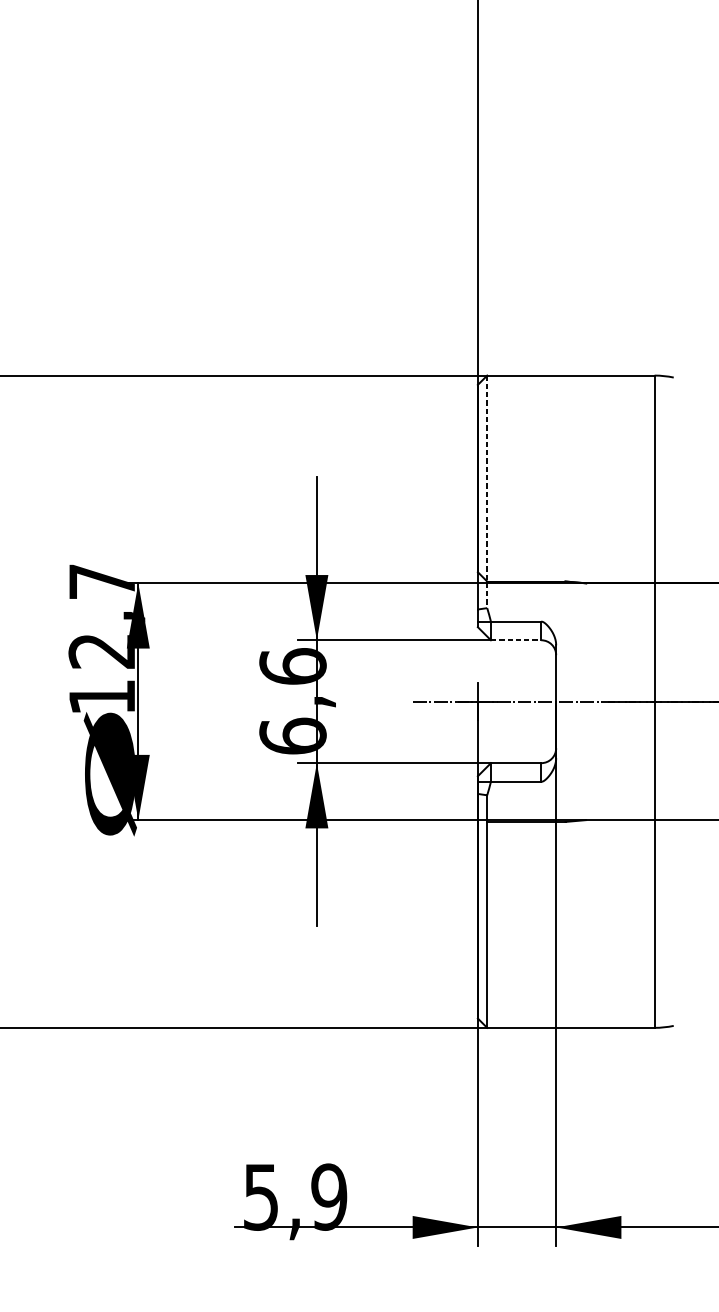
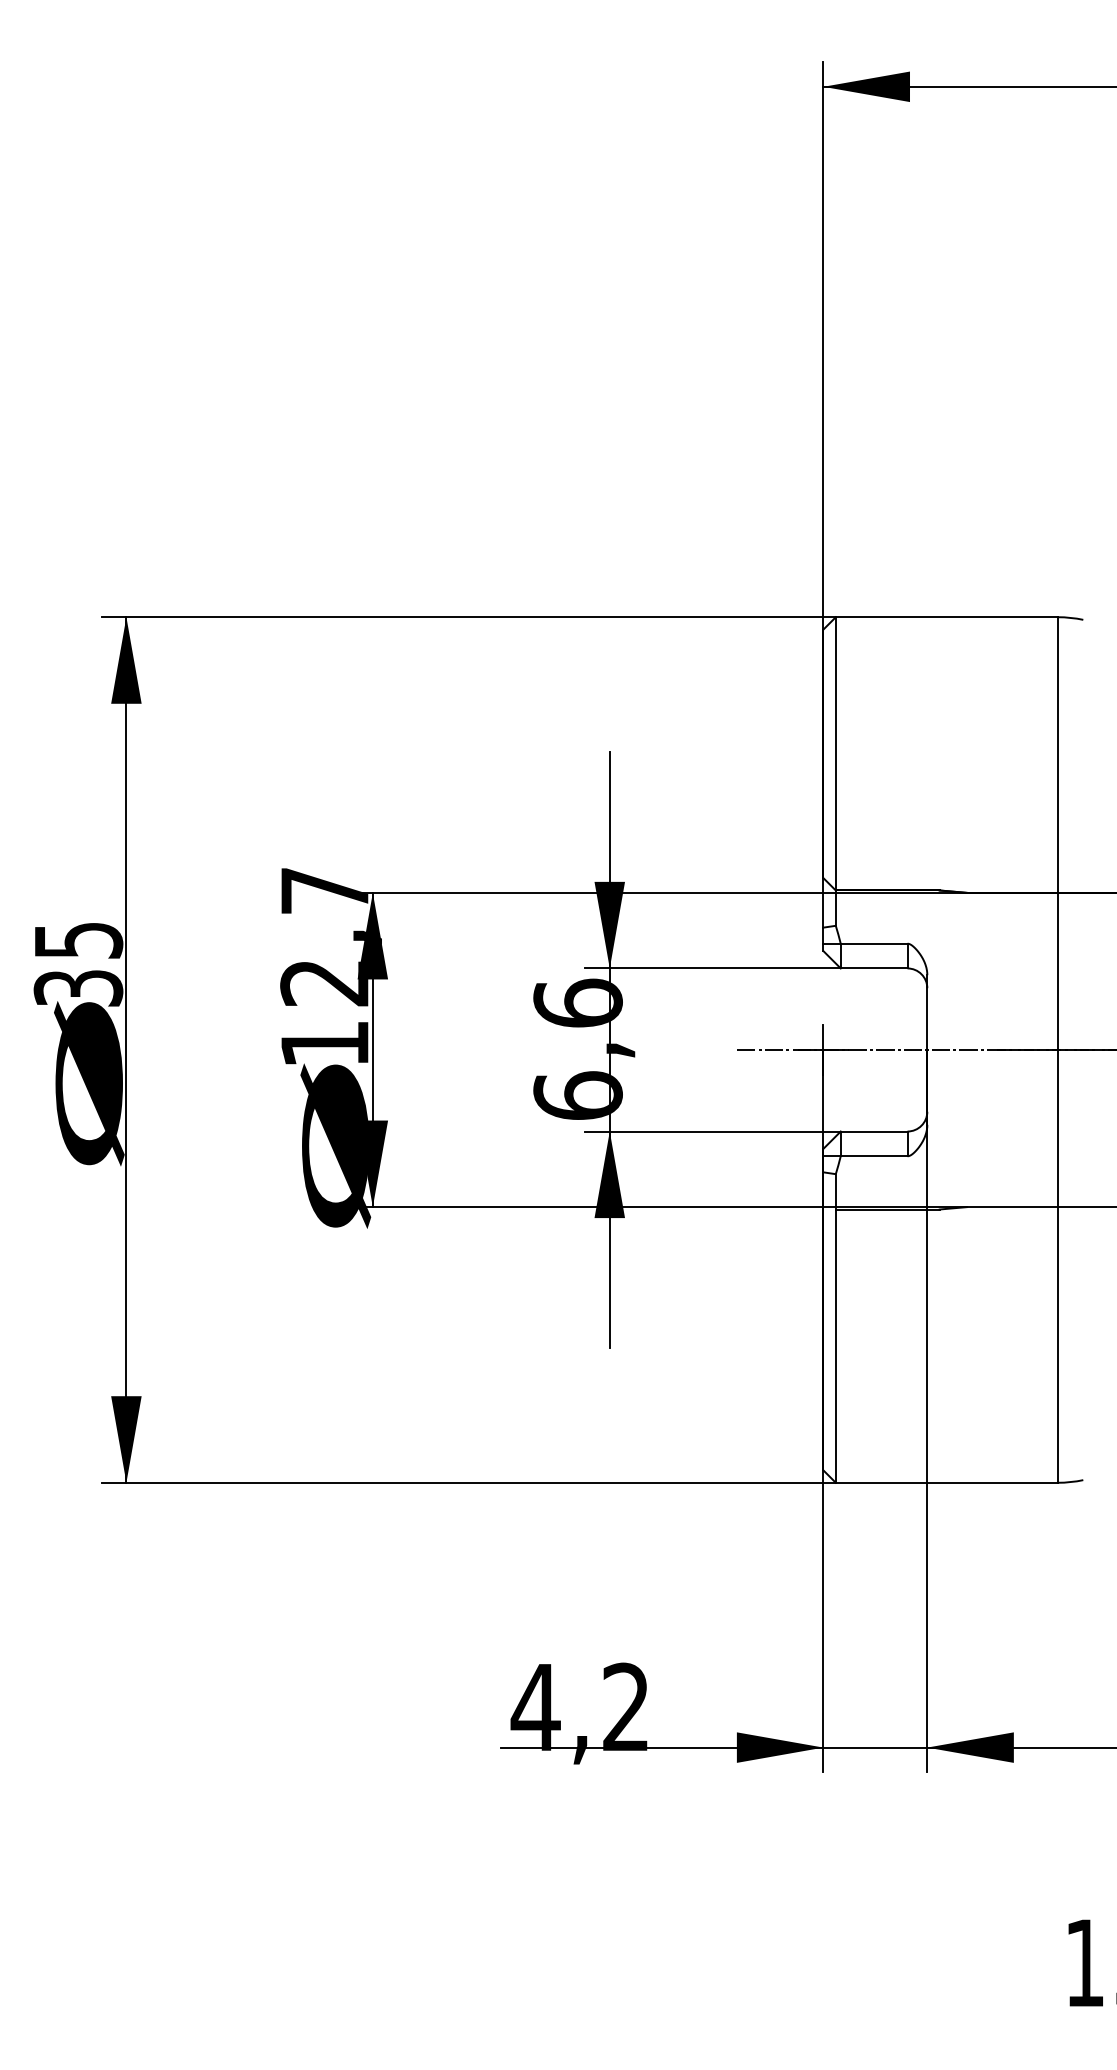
line: (486, 492) -> (835, 772), dashed -> solid
line: (516, 640) -> (874, 968), dashed -> solid
text: (294, 1197) -> (579, 1707), 5,9 -> 4,2

